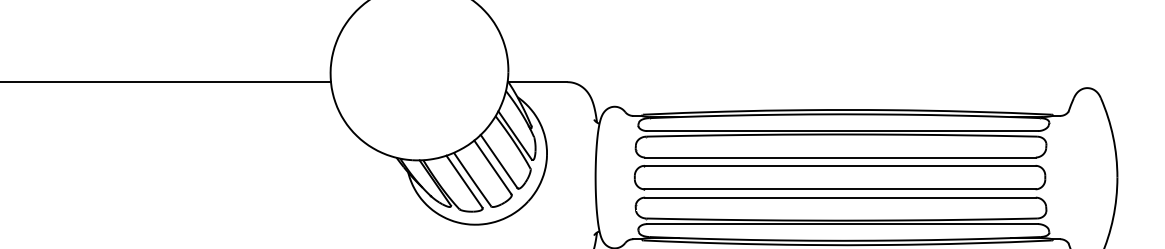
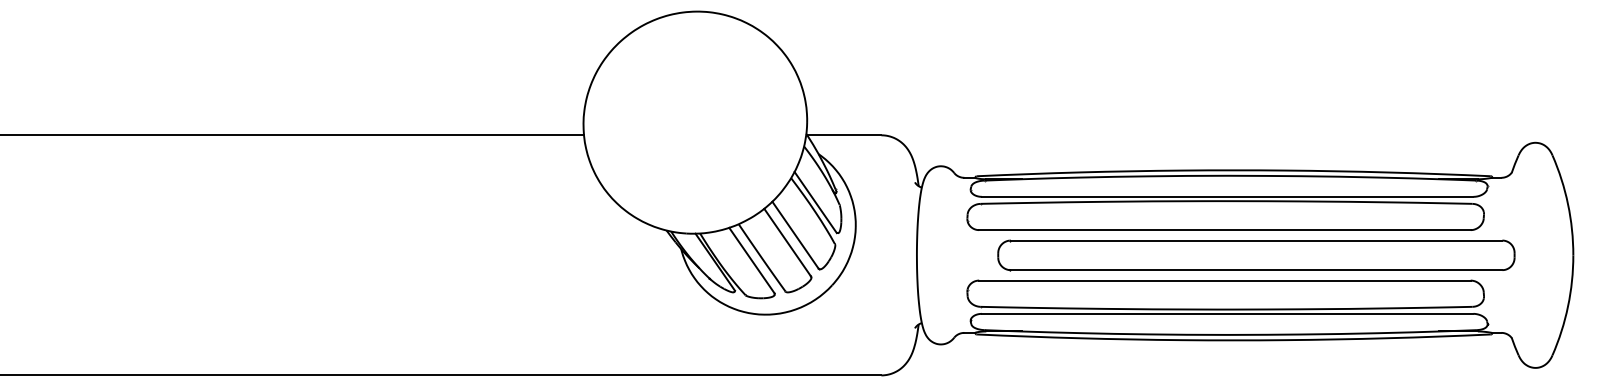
part: (840, 177) -> (1256, 255), moved

